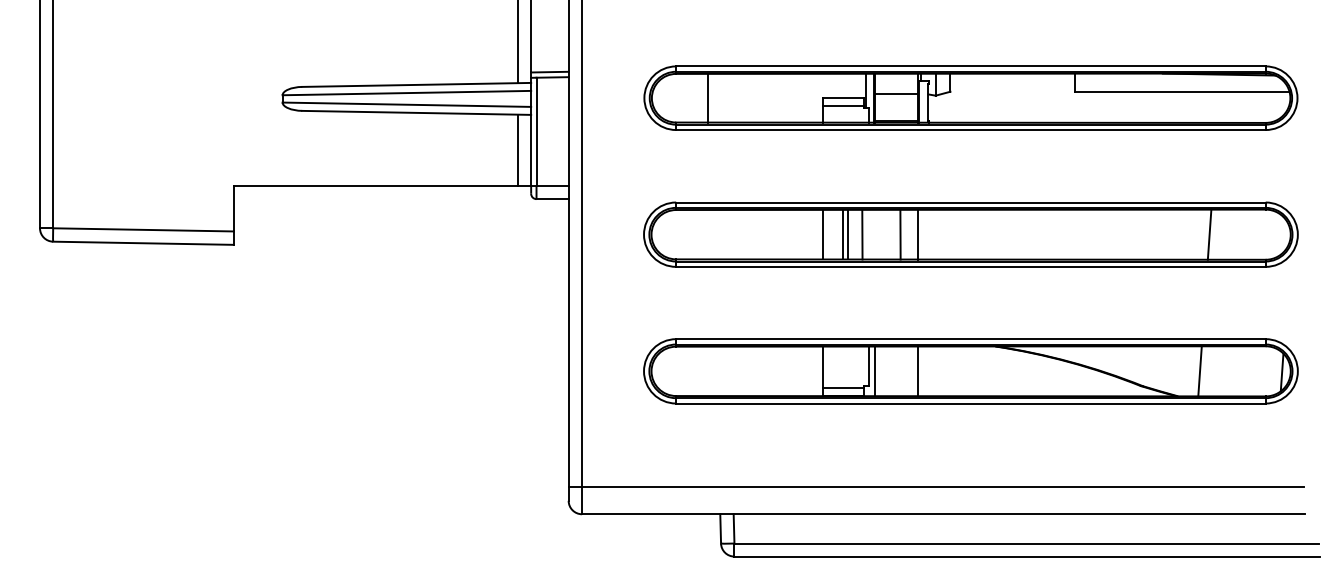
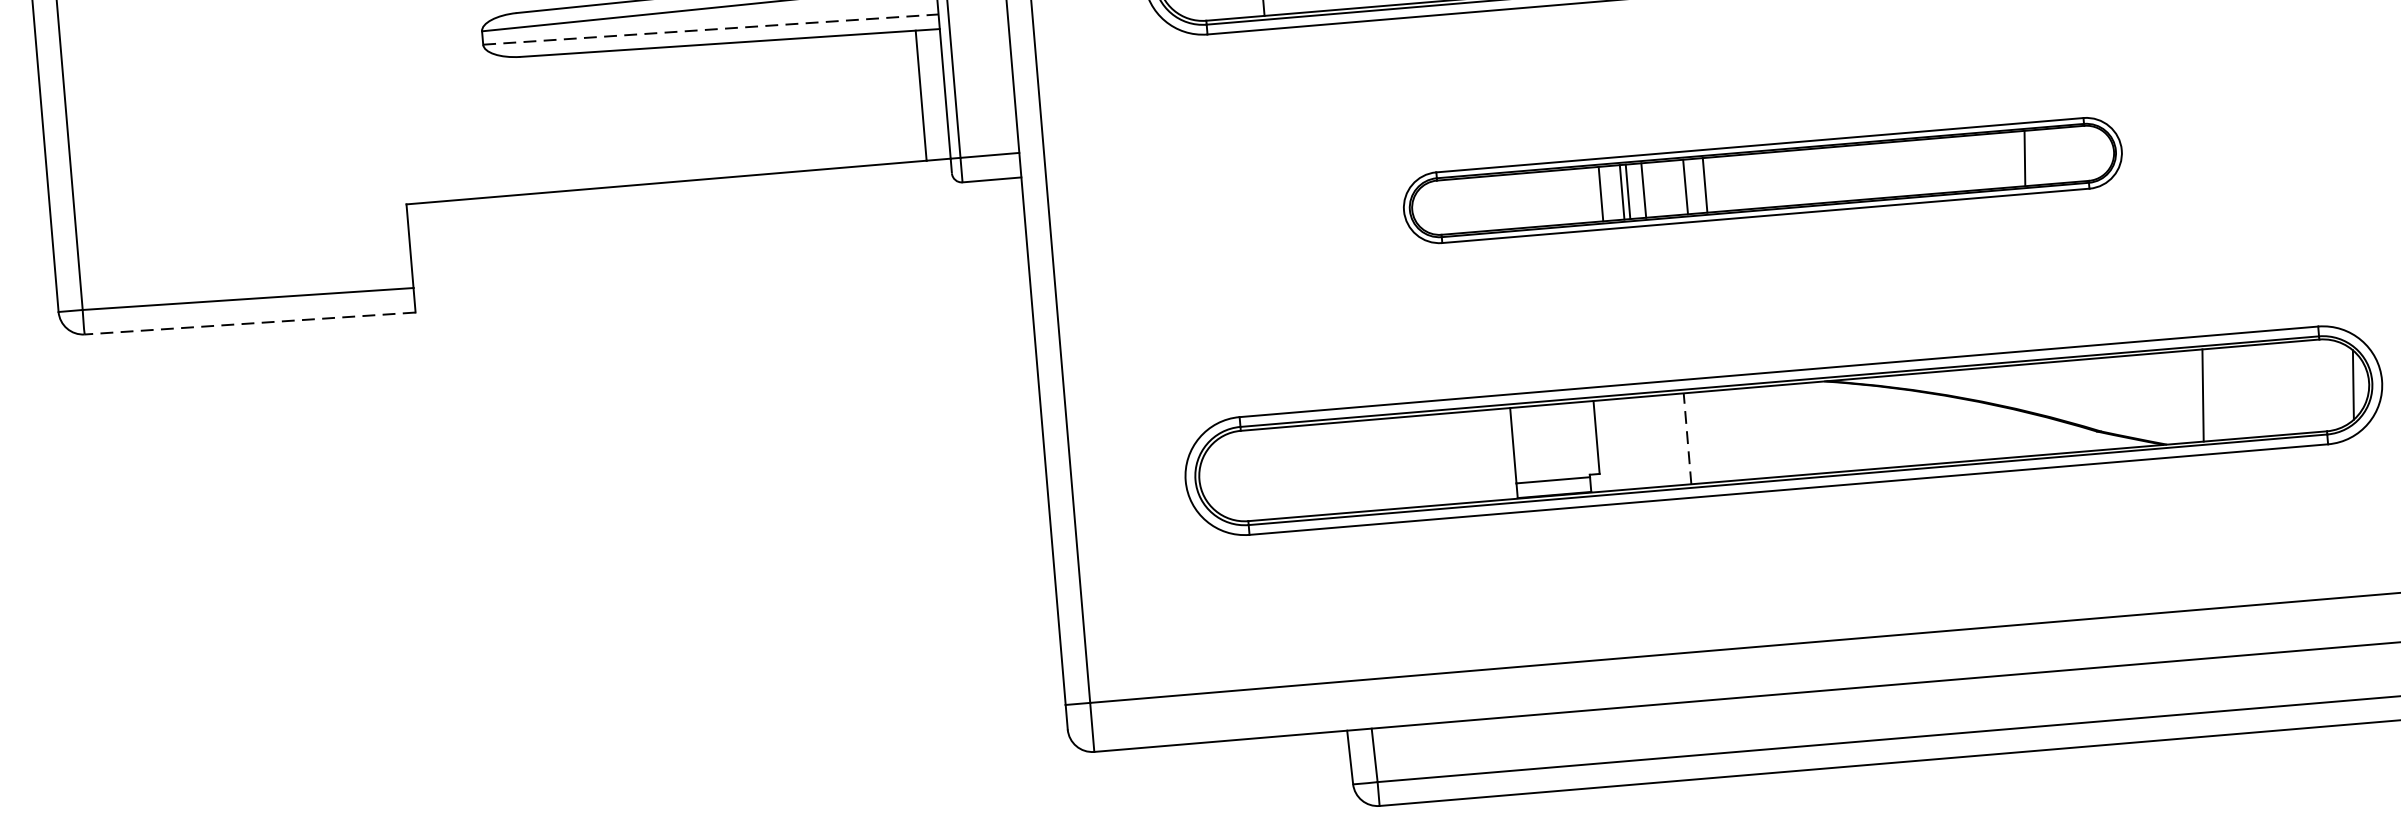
line: (407, 104) -> (711, 29), solid -> dashed
part: (970, 234) -> (1762, 180), size x0.6
line: (142, 243) -> (248, 324), solid -> dashed
line: (874, 371) -> (1607, 445), removed
line: (918, 371) -> (1687, 439), solid -> dashed

